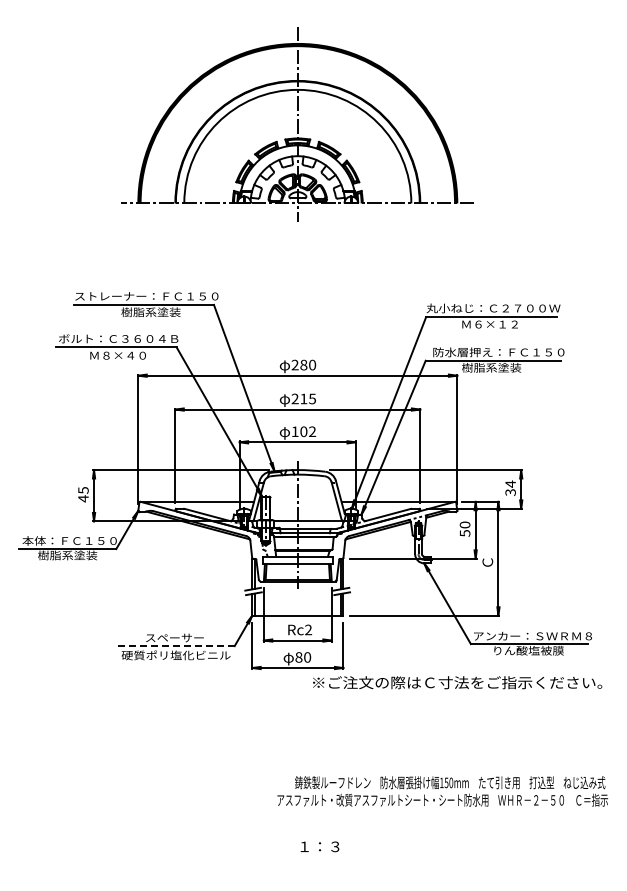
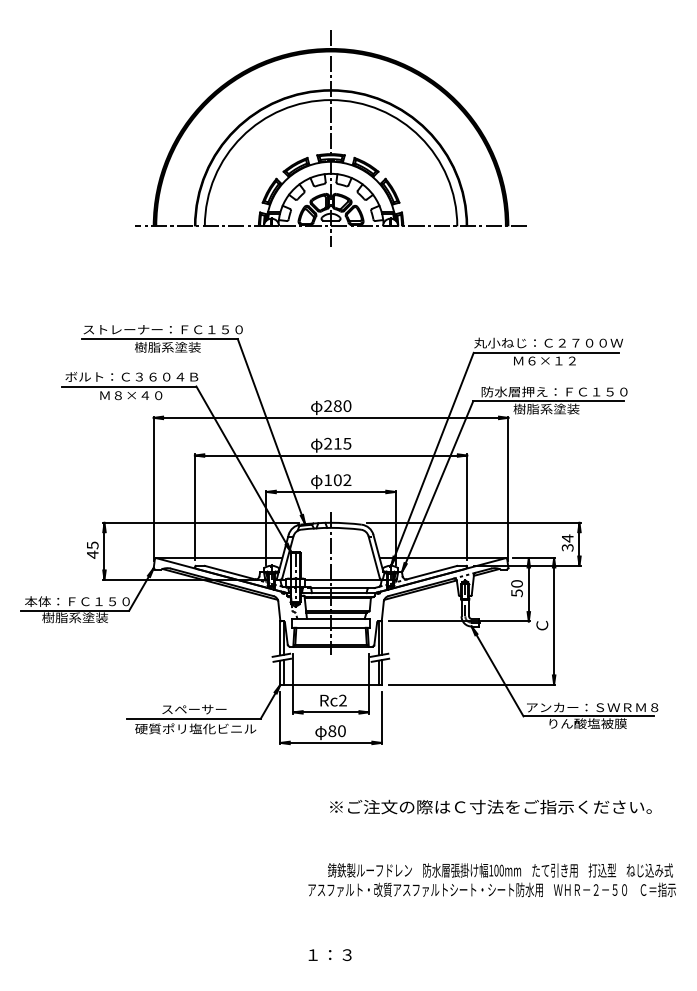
line: (173, 646) -> (192, 718), dashed -> solid
text: (457, 682) -> (490, 806), moved
text: (446, 782) -> (496, 870), 150mm -> 100mm
text: (319, 846) -> (329, 954), moved

